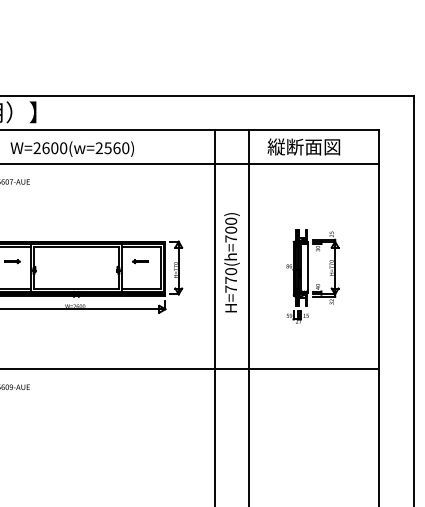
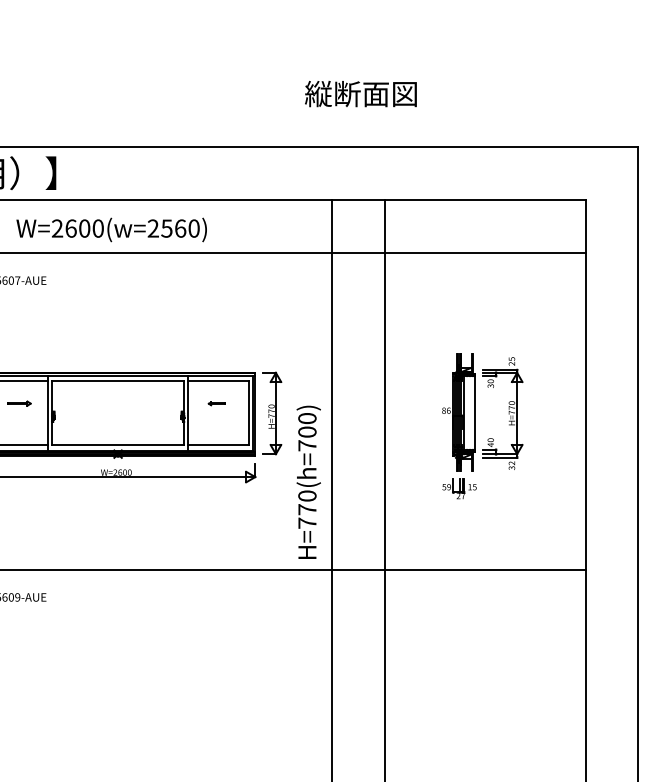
text: (303, 146) -> (360, 93), moved
part: (140, 261) -> (216, 403), size x0.7
text: (231, 262) -> (307, 482), moved

